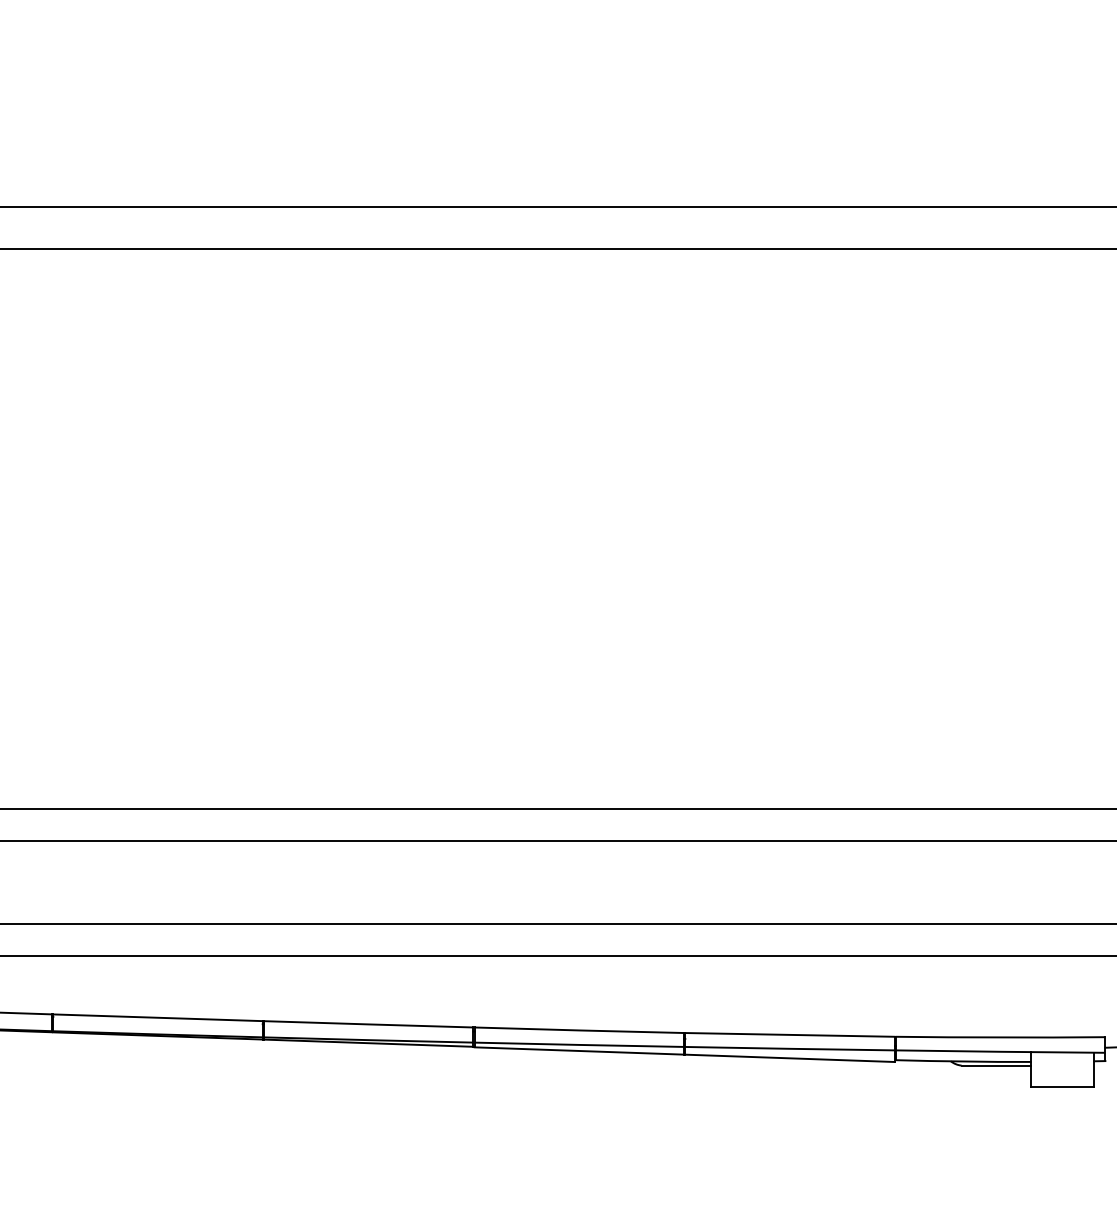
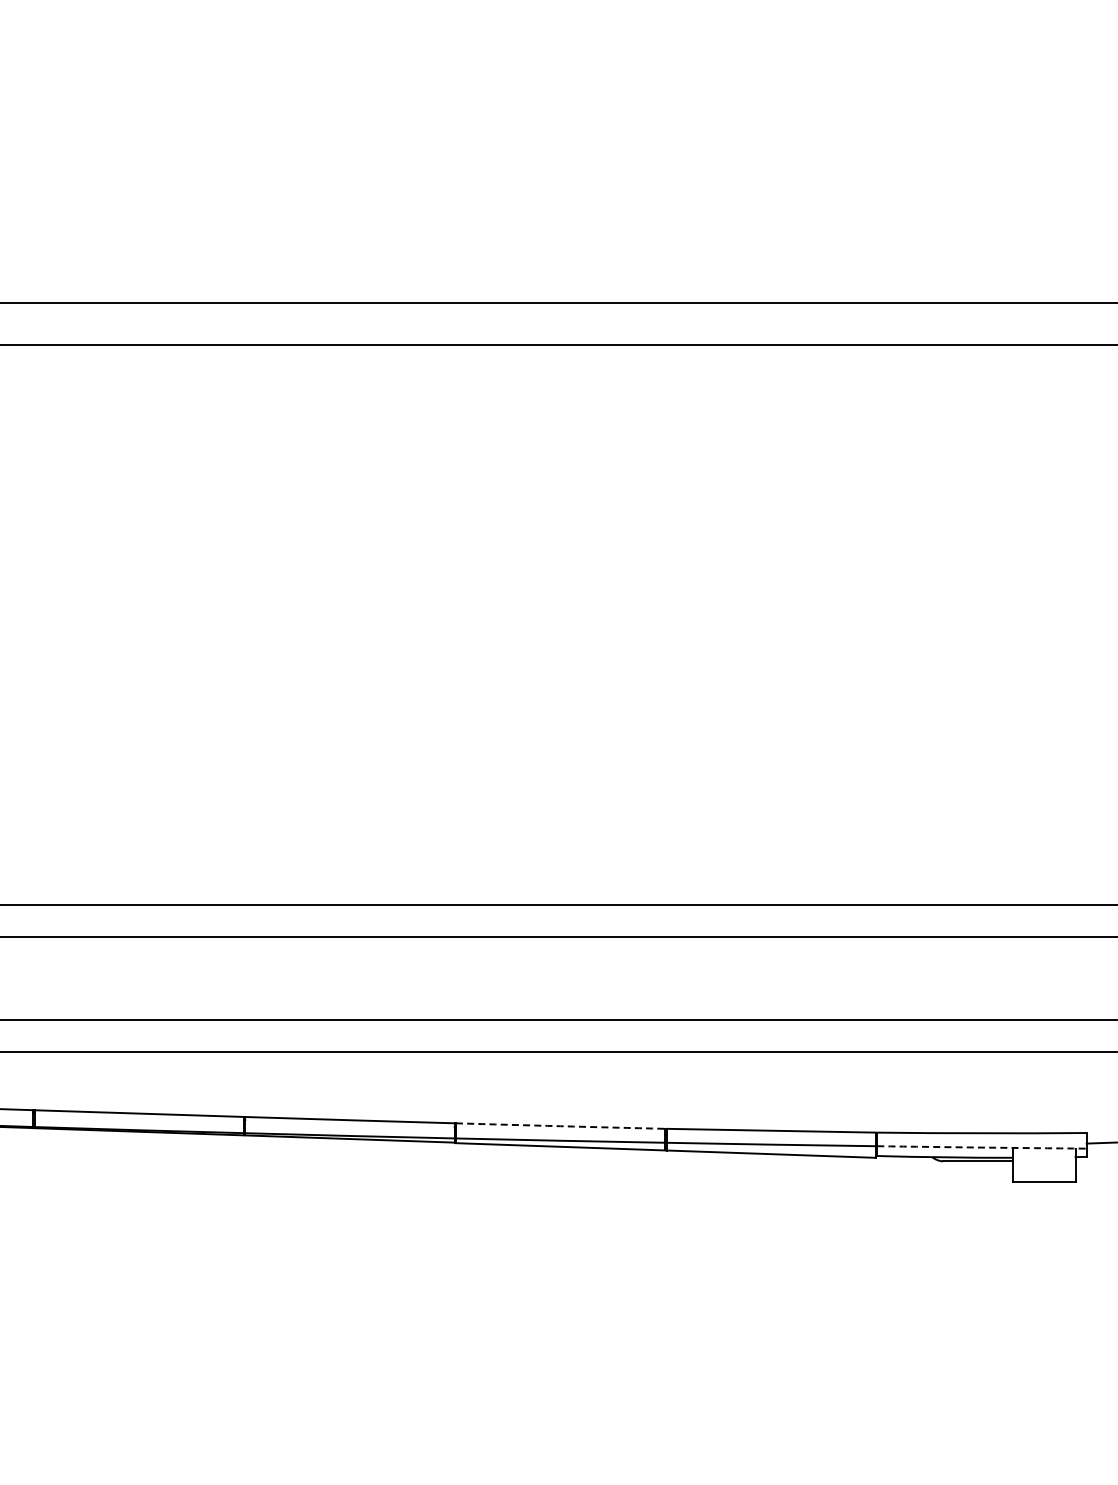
arc: (579, 1030) -> (560, 1126), solid -> dashed
arc: (1000, 1051) -> (981, 1147), solid -> dashed

